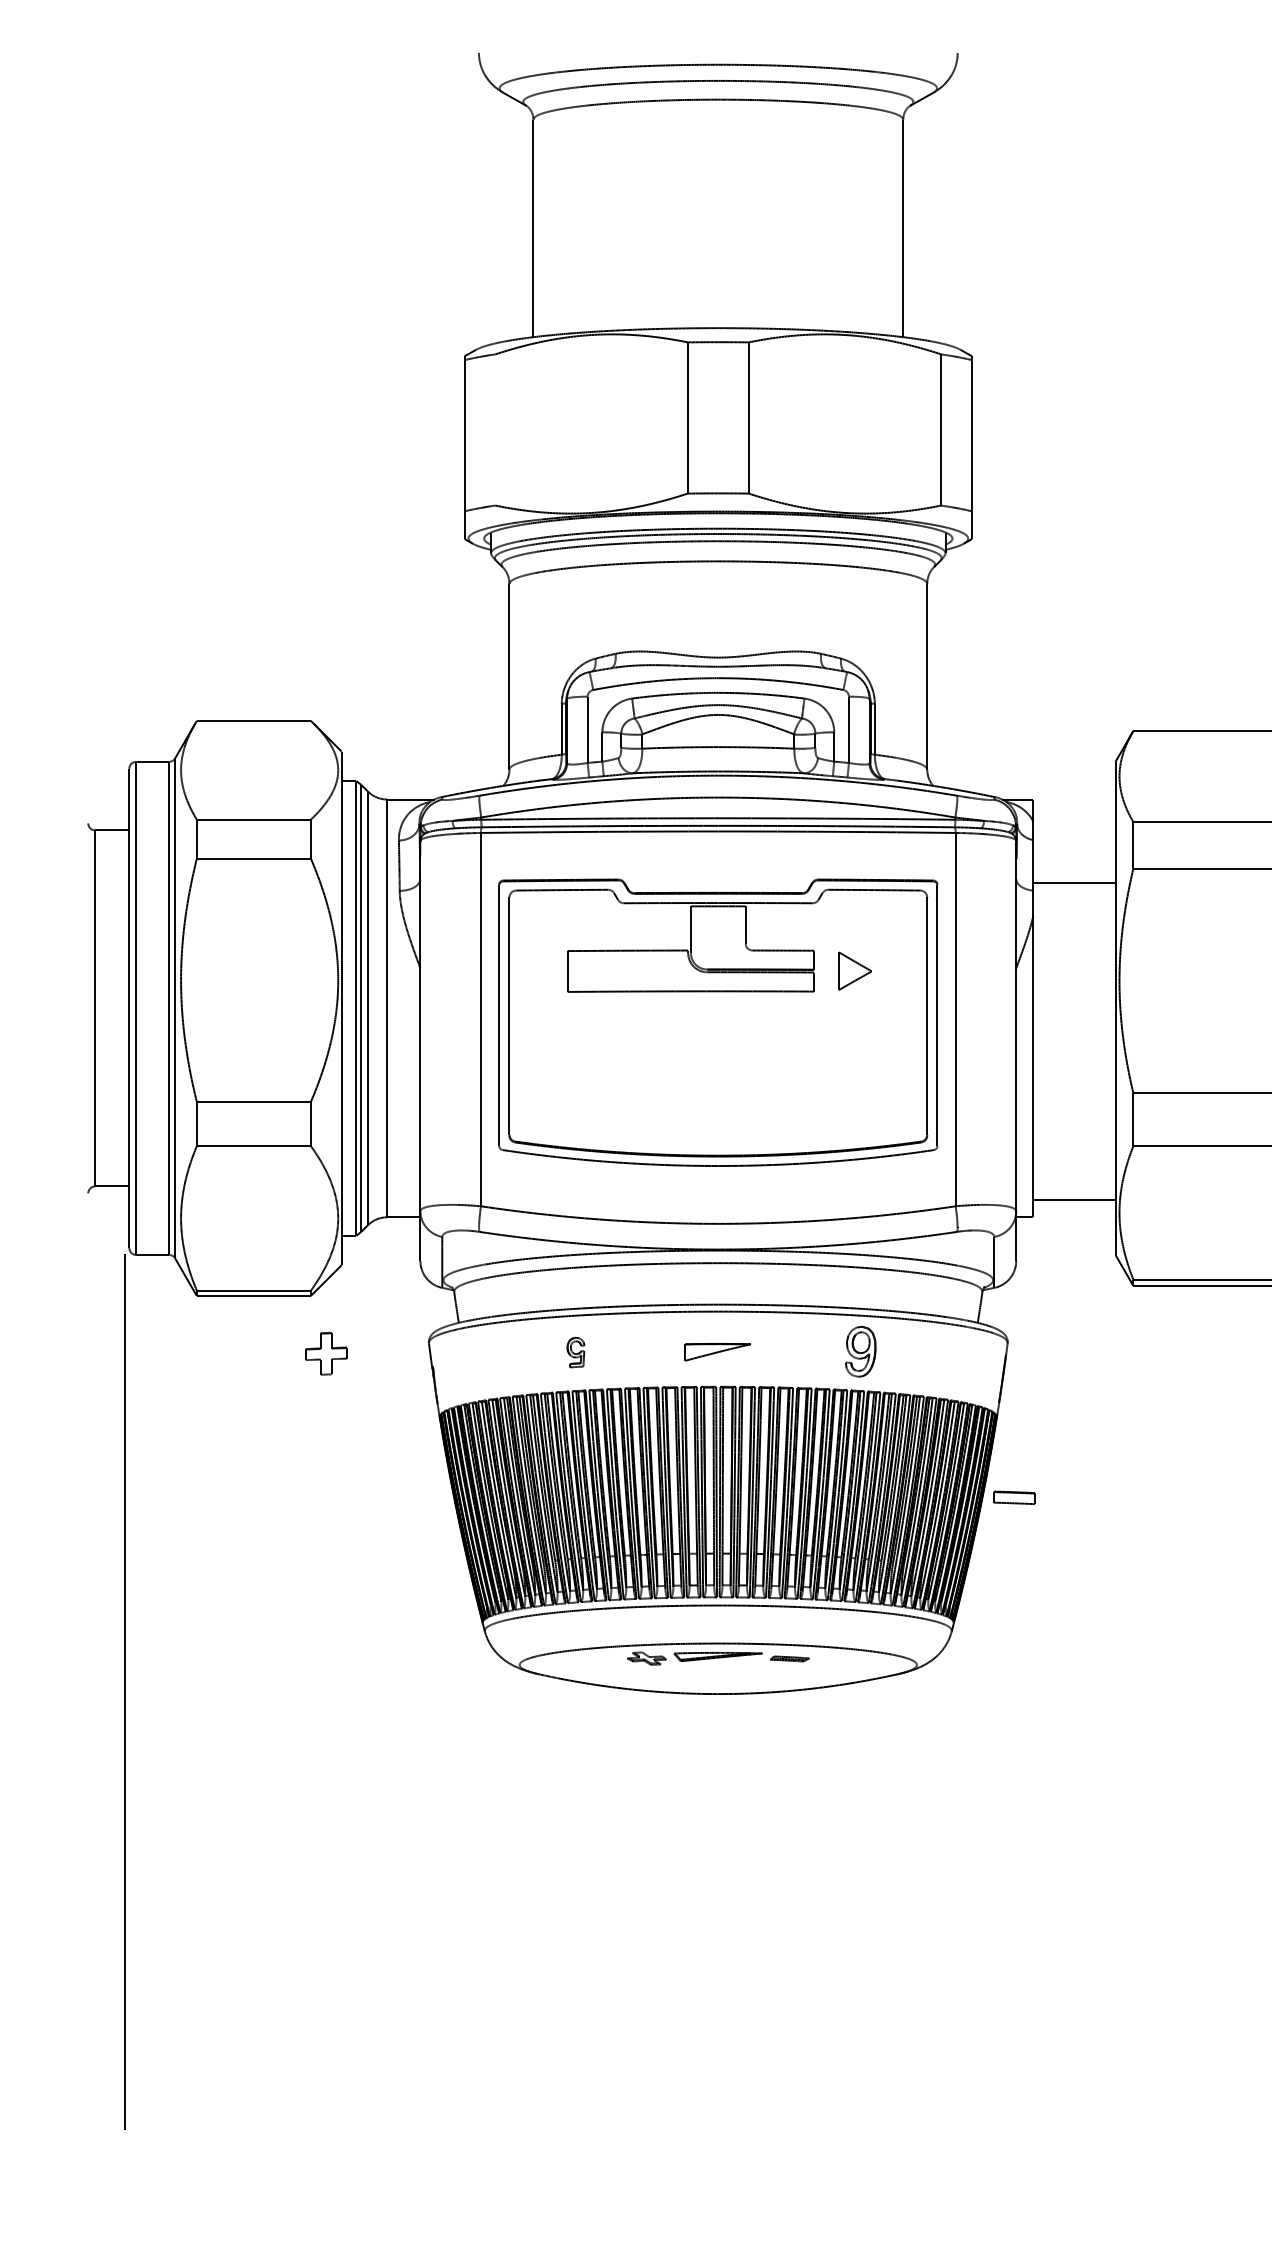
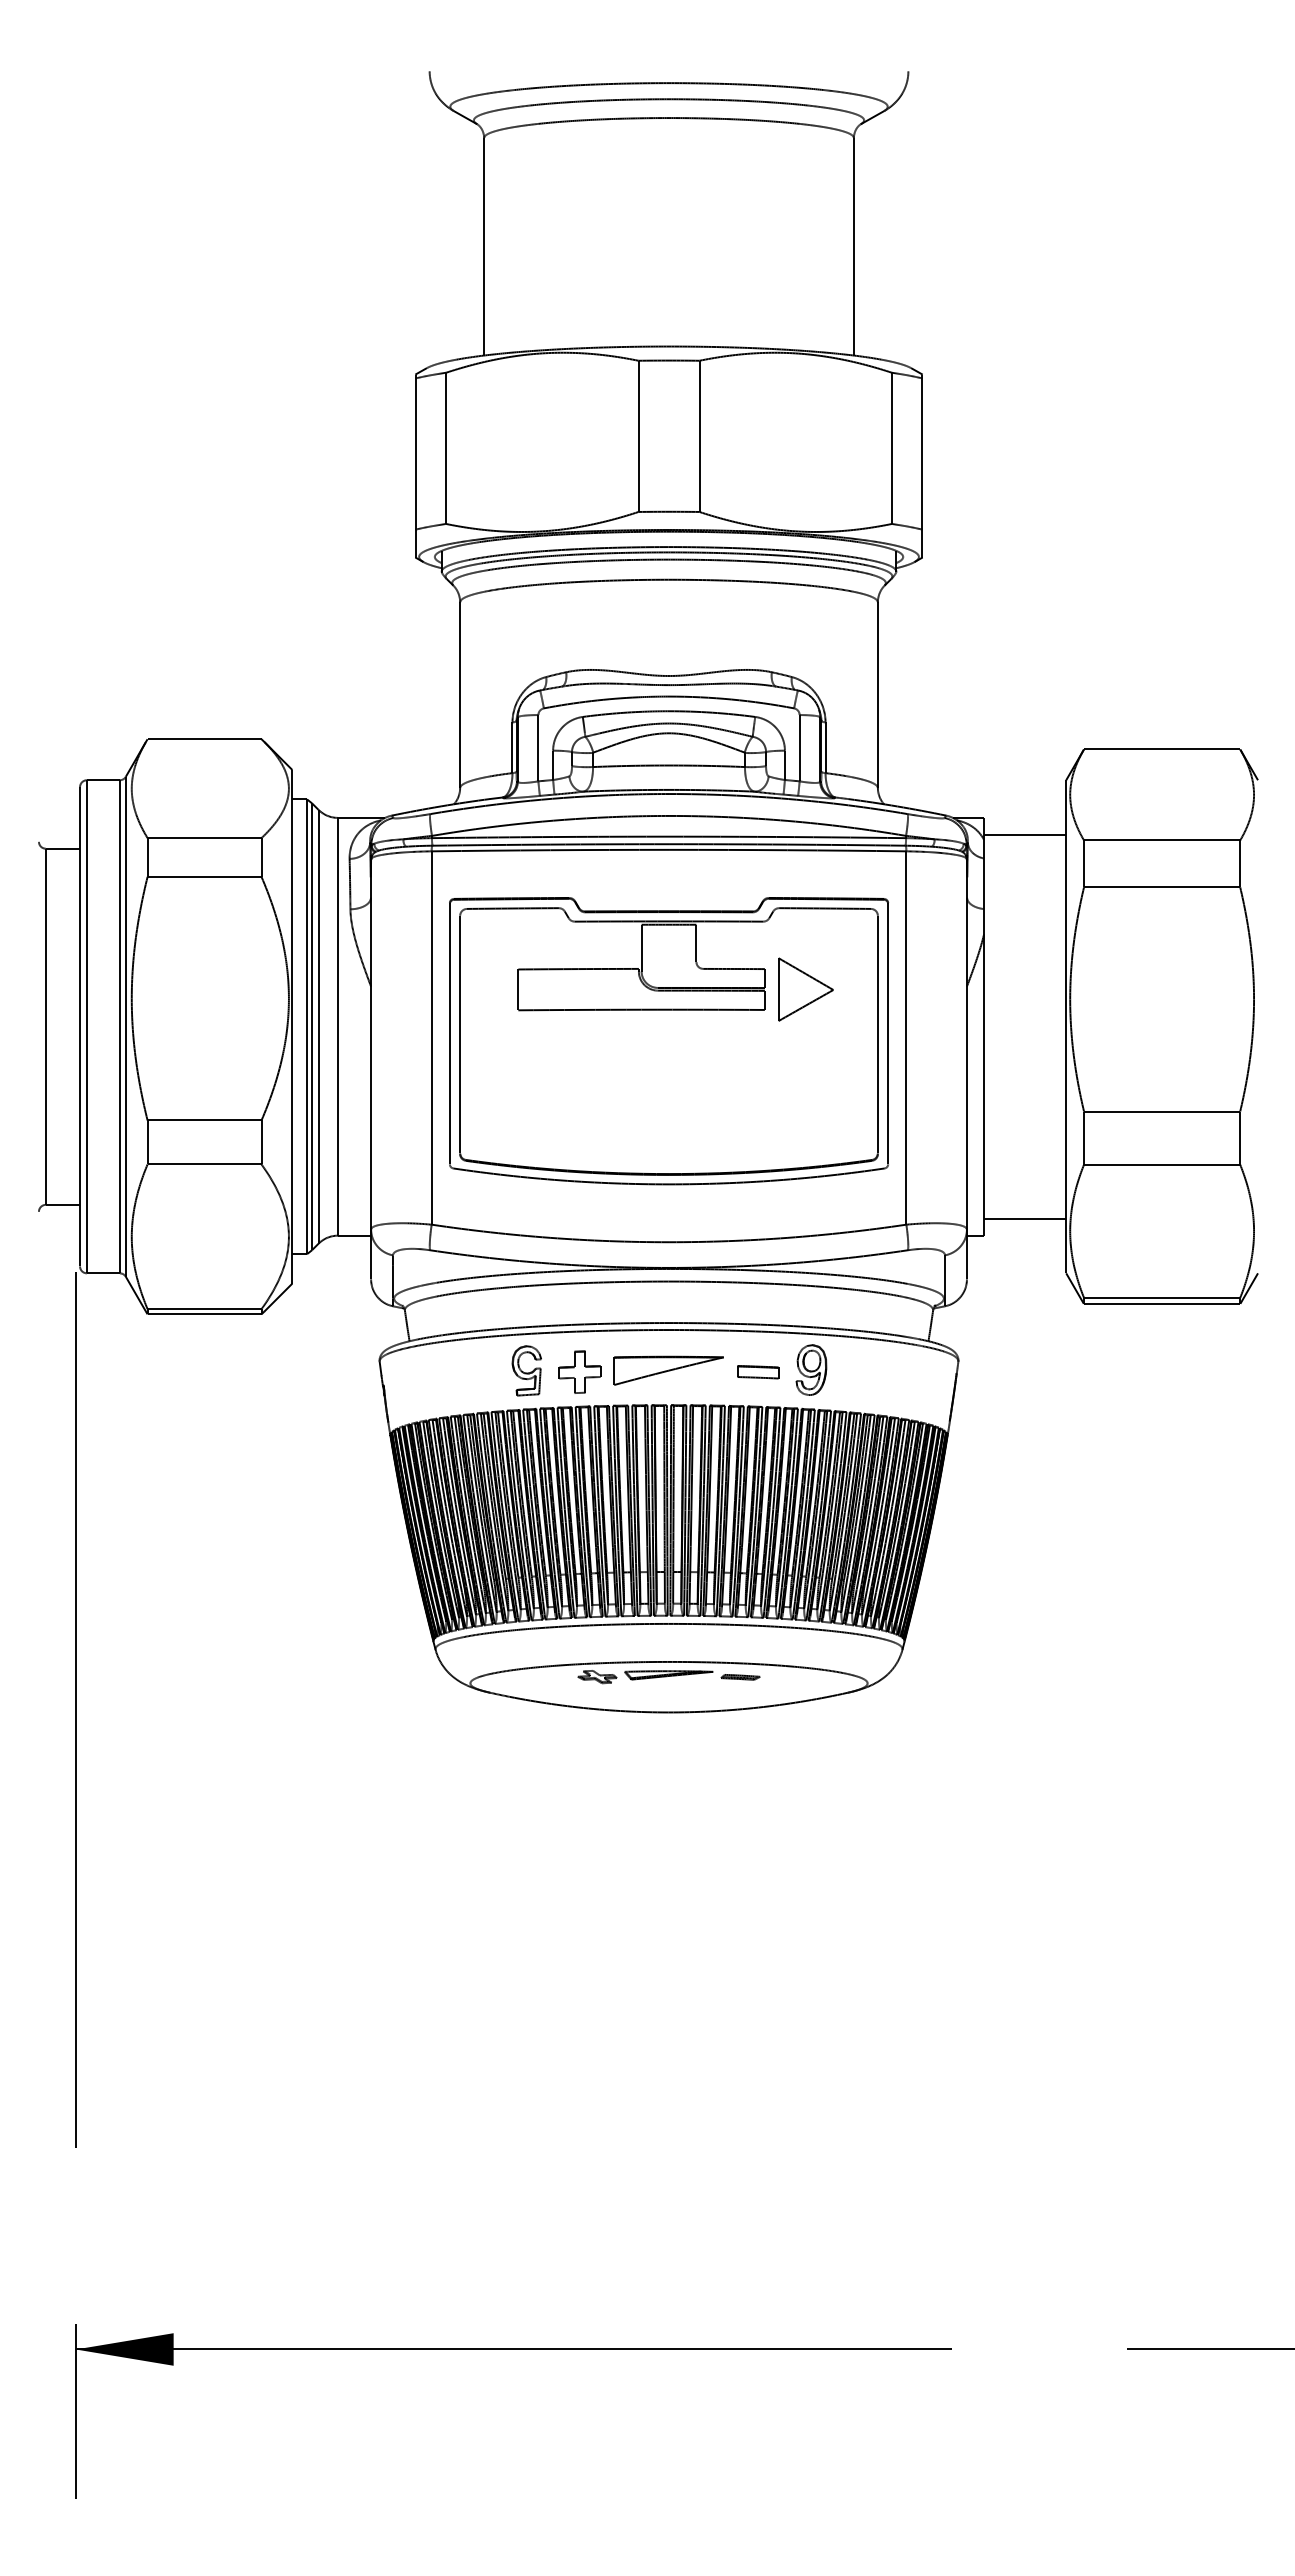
line: (495, 429) -> (446, 447), added
line: (1074, 883) -> (1025, 835), moved
part: (854, 971) -> (805, 989), size x1.67
part: (575, 1352) -> (526, 1370), size x1.67
part: (717, 1352) -> (668, 1370), size x1.67
part: (325, 1353) -> (579, 1371), moved
part: (1014, 1498) -> (758, 1372), moved

